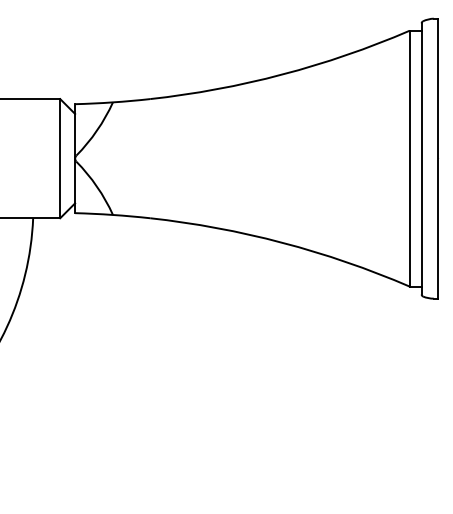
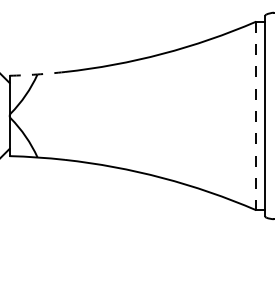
arc: (112, 102) -> (37, 74), solid -> dashed
line: (409, 158) -> (256, 115), solid -> dashed

